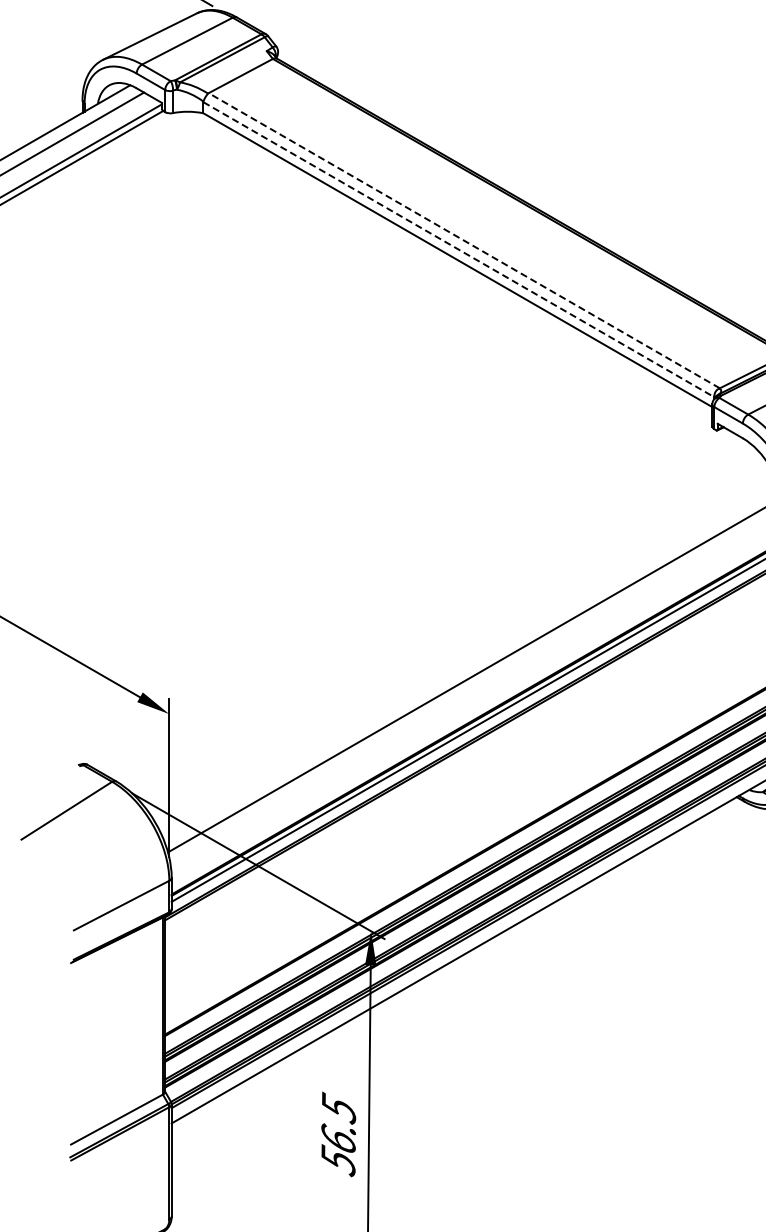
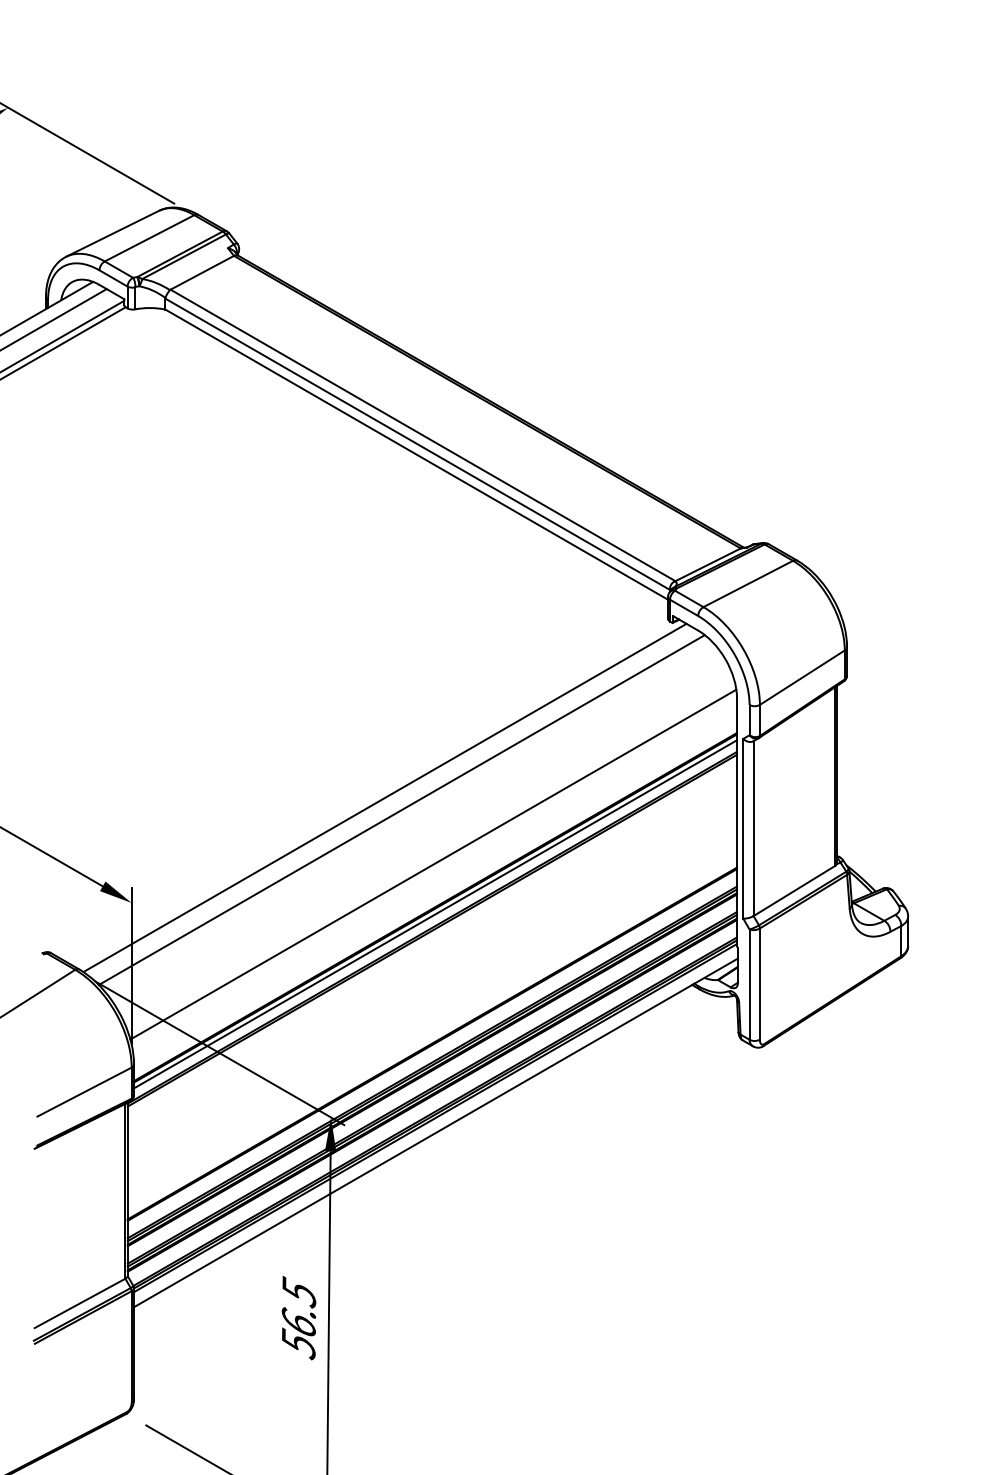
line: (463, 240) -> (422, 435), dashed -> solid
line: (459, 249) -> (418, 444), dashed -> solid
line: (425, 607) -> (384, 797), added
line: (442, 619) -> (401, 809), added

